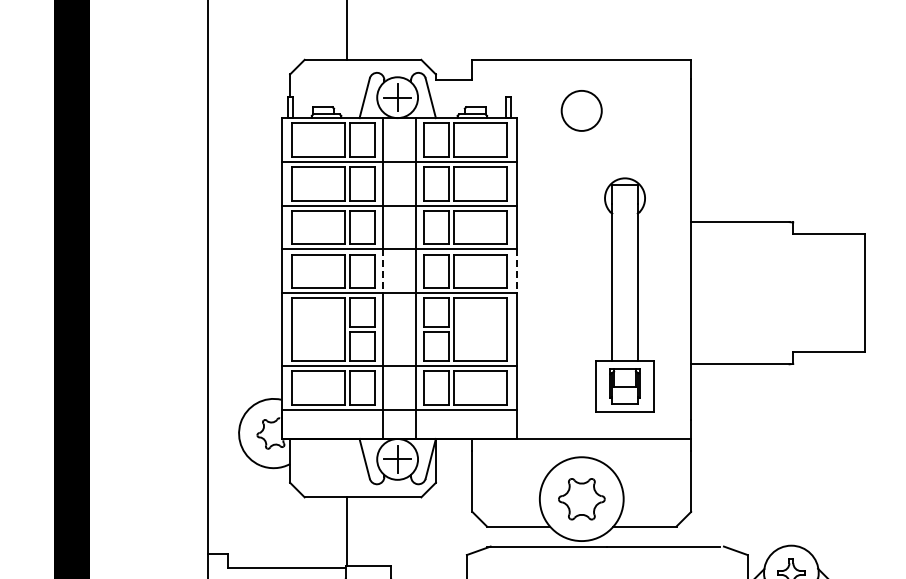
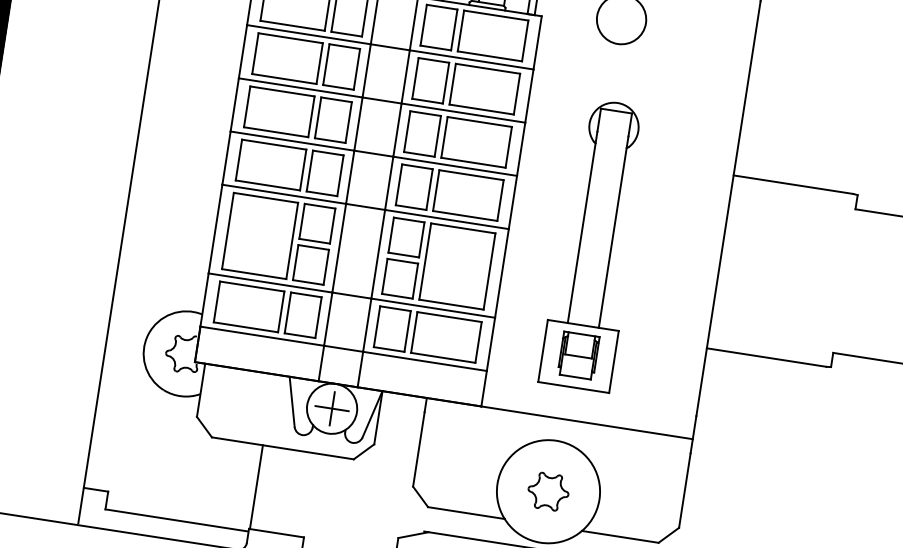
line: (383, 271) -> (350, 177), dashed -> solid
line: (517, 271) -> (513, 202), dashed -> solid
part: (624, 294) -> (595, 244), moved
part: (581, 498) -> (548, 490), size x0.71

